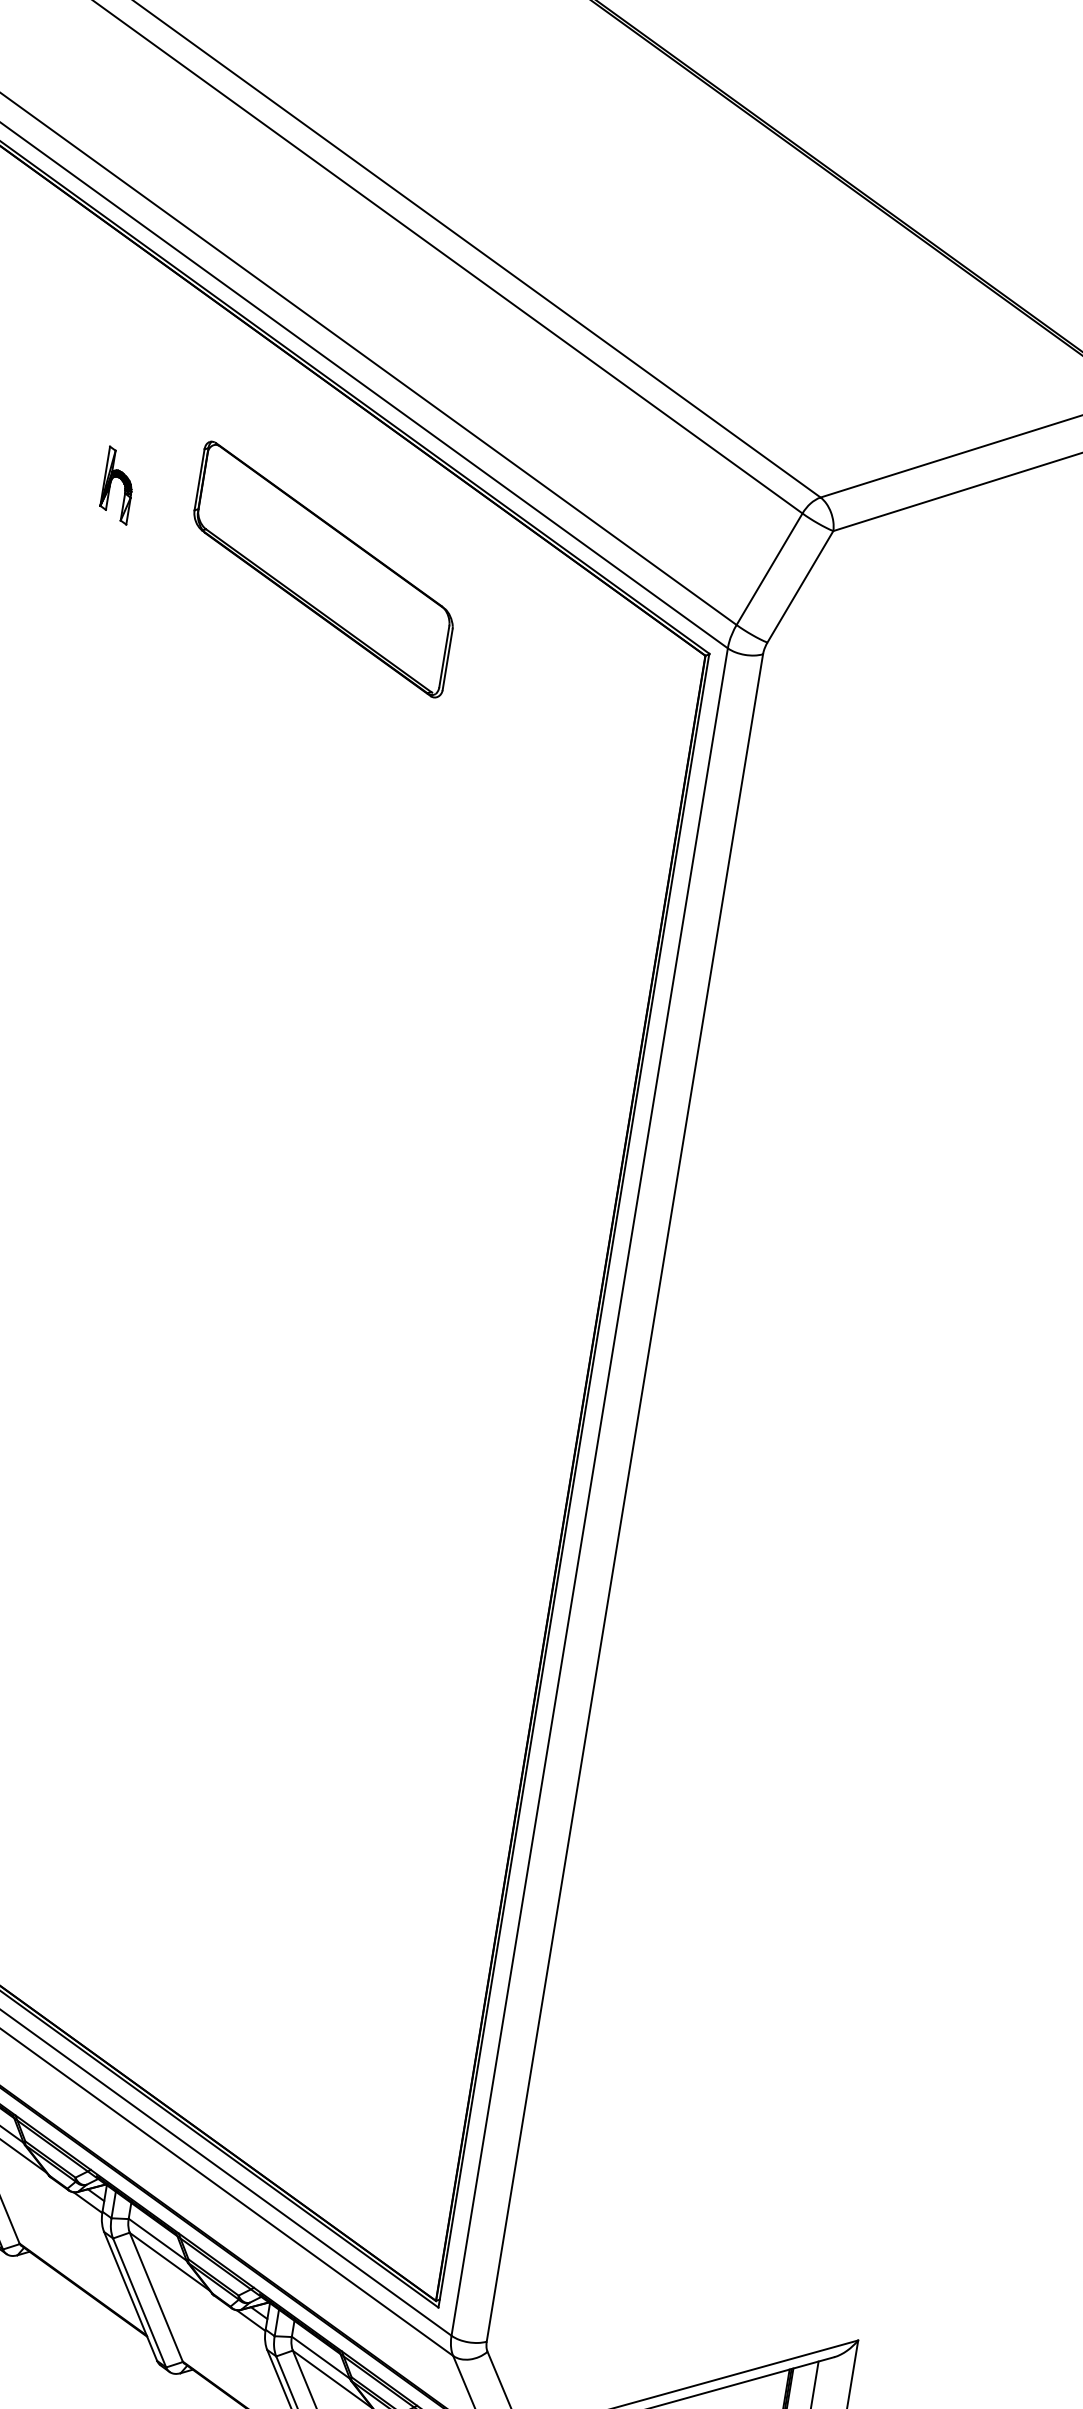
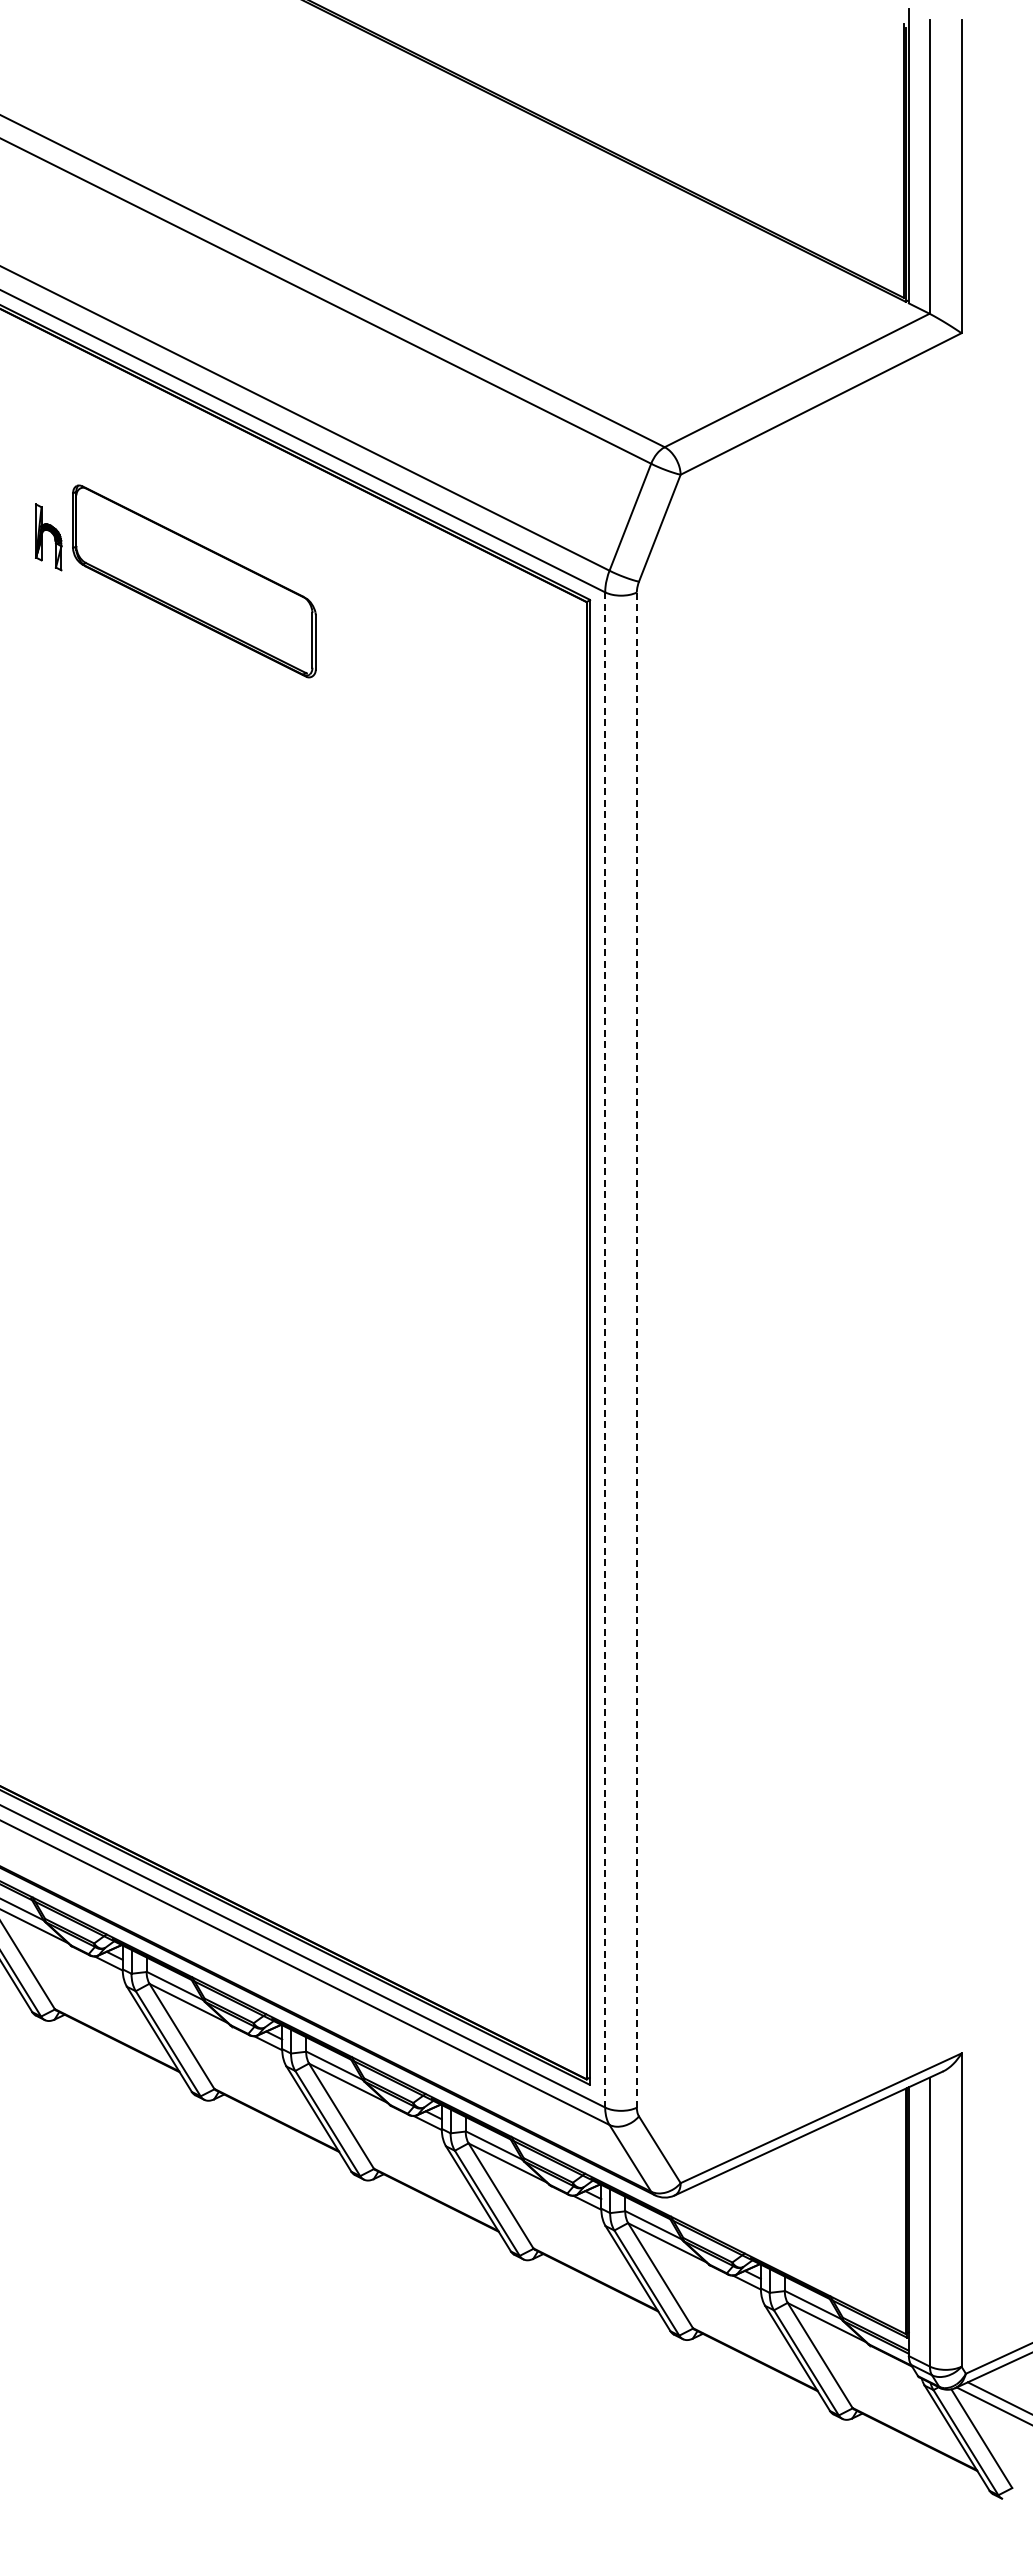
part: (323, 569) -> (194, 581), moved
line: (590, 1491) -> (605, 1349), solid -> dashed
line: (624, 1498) -> (636, 1350), solid -> dashed

